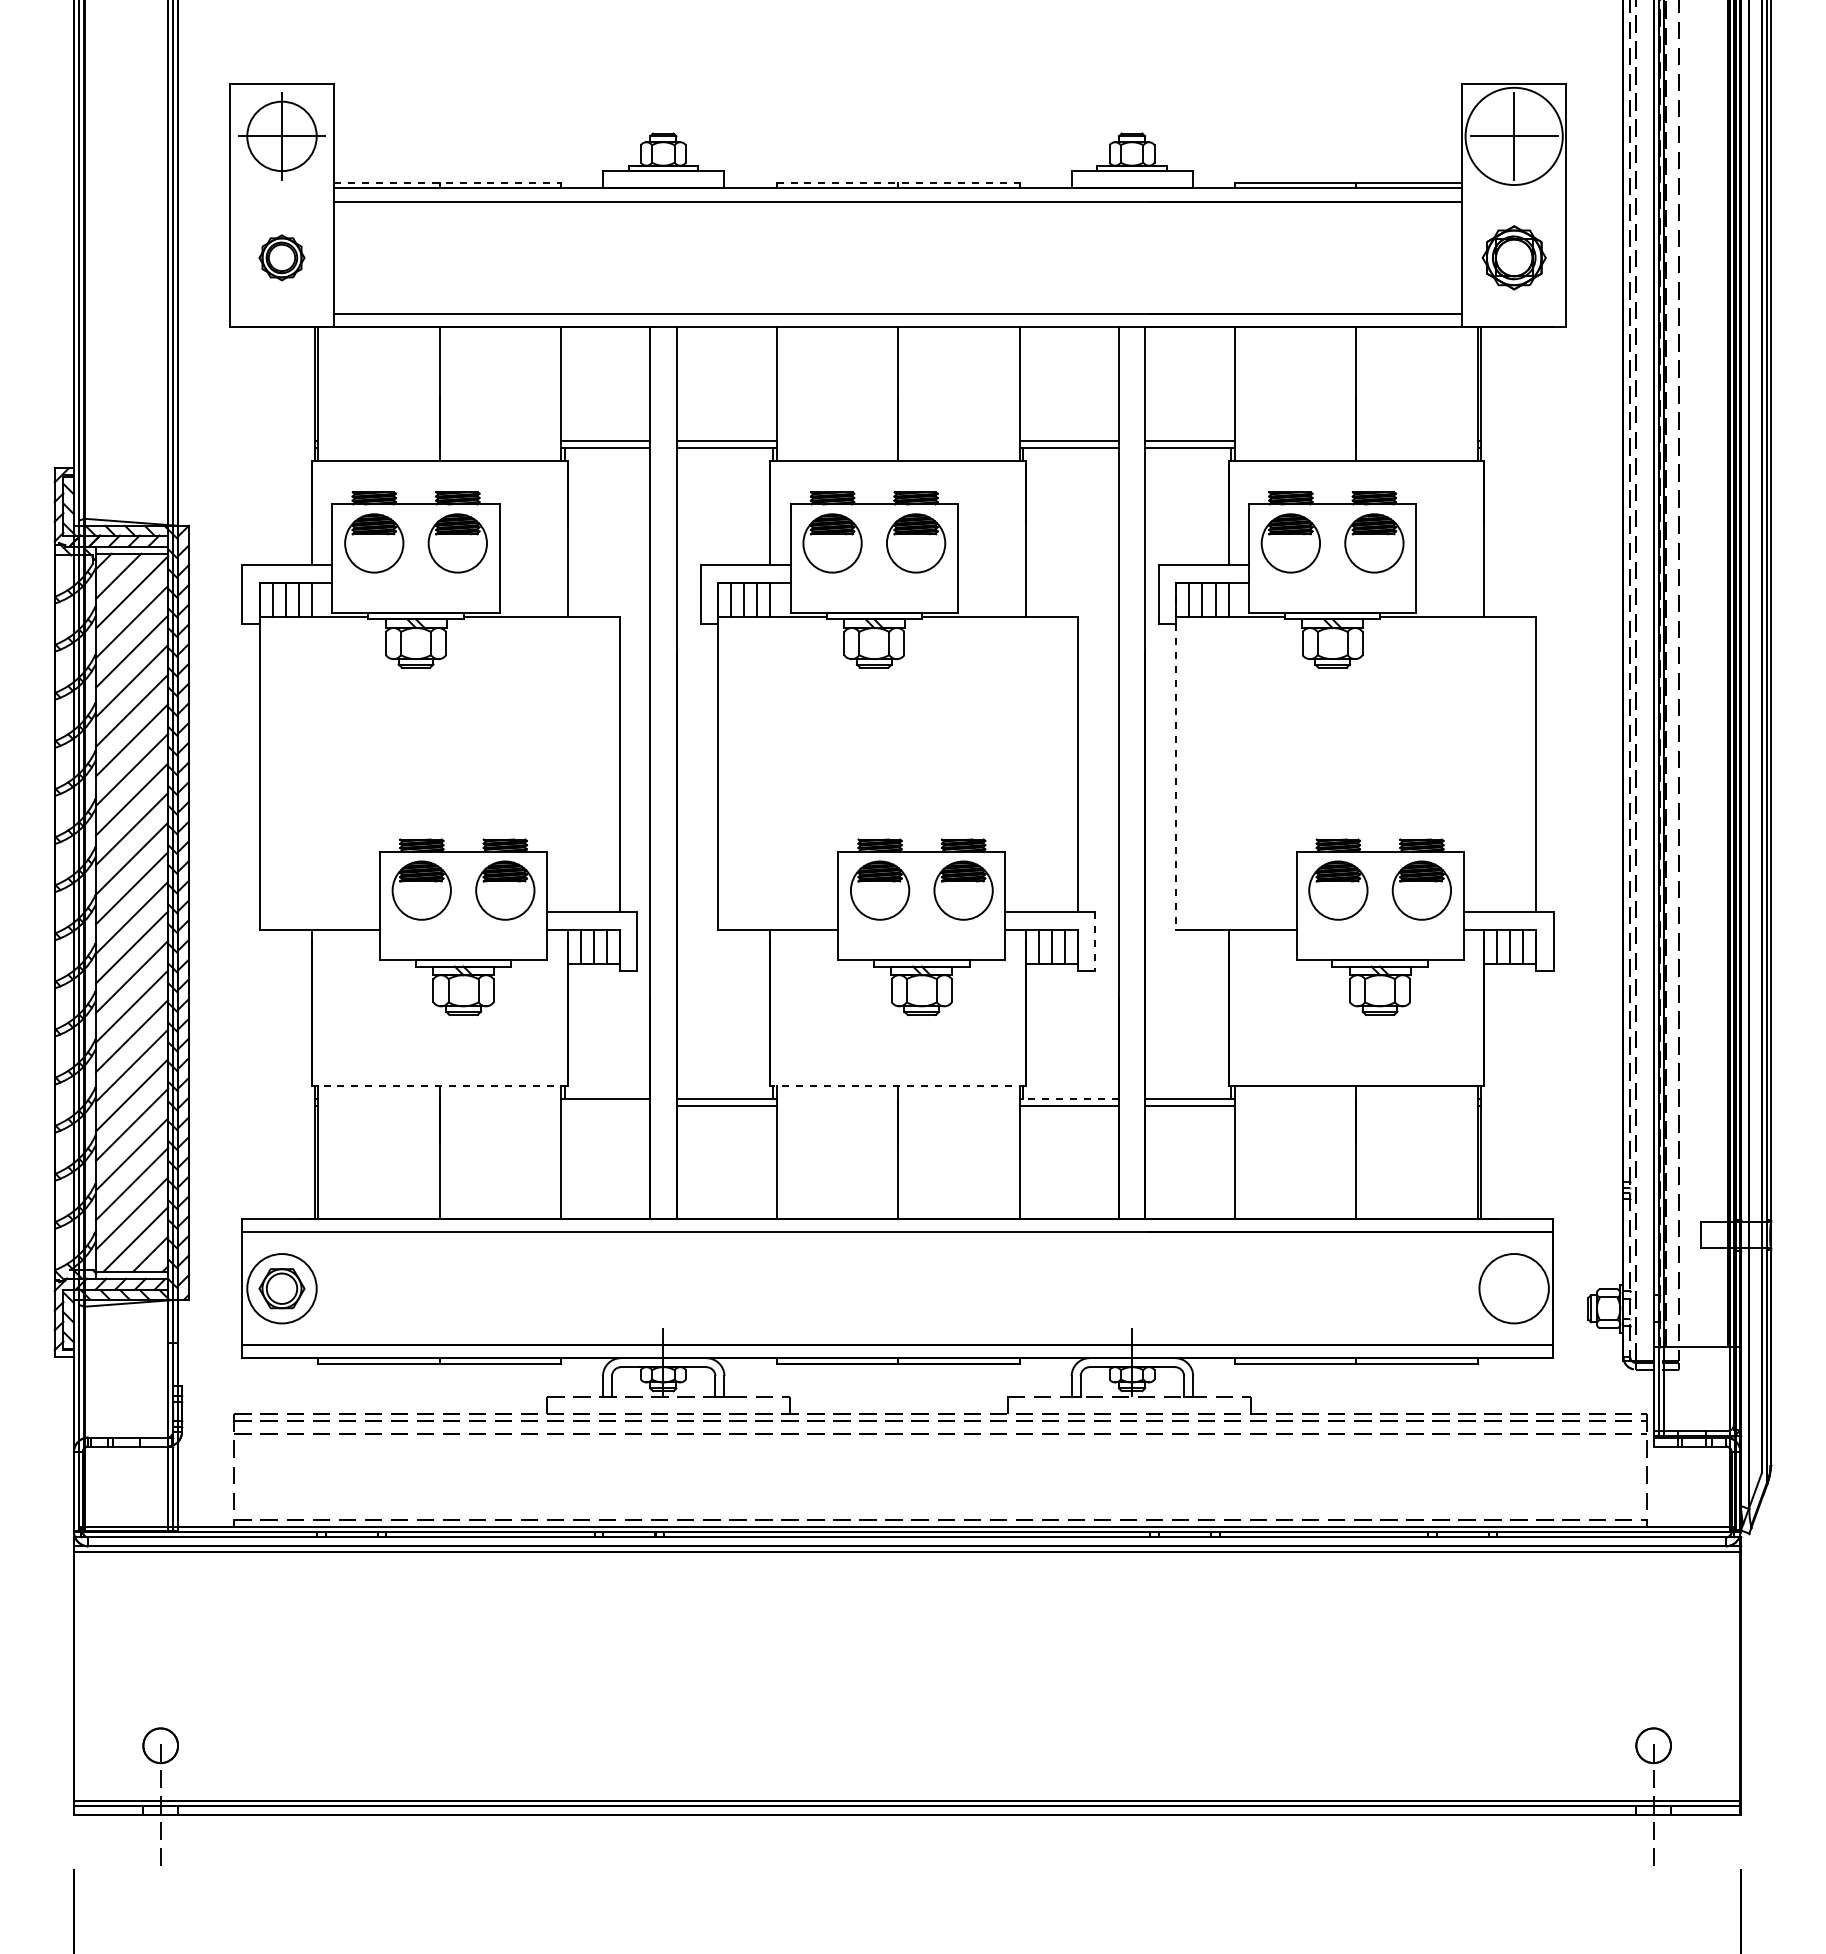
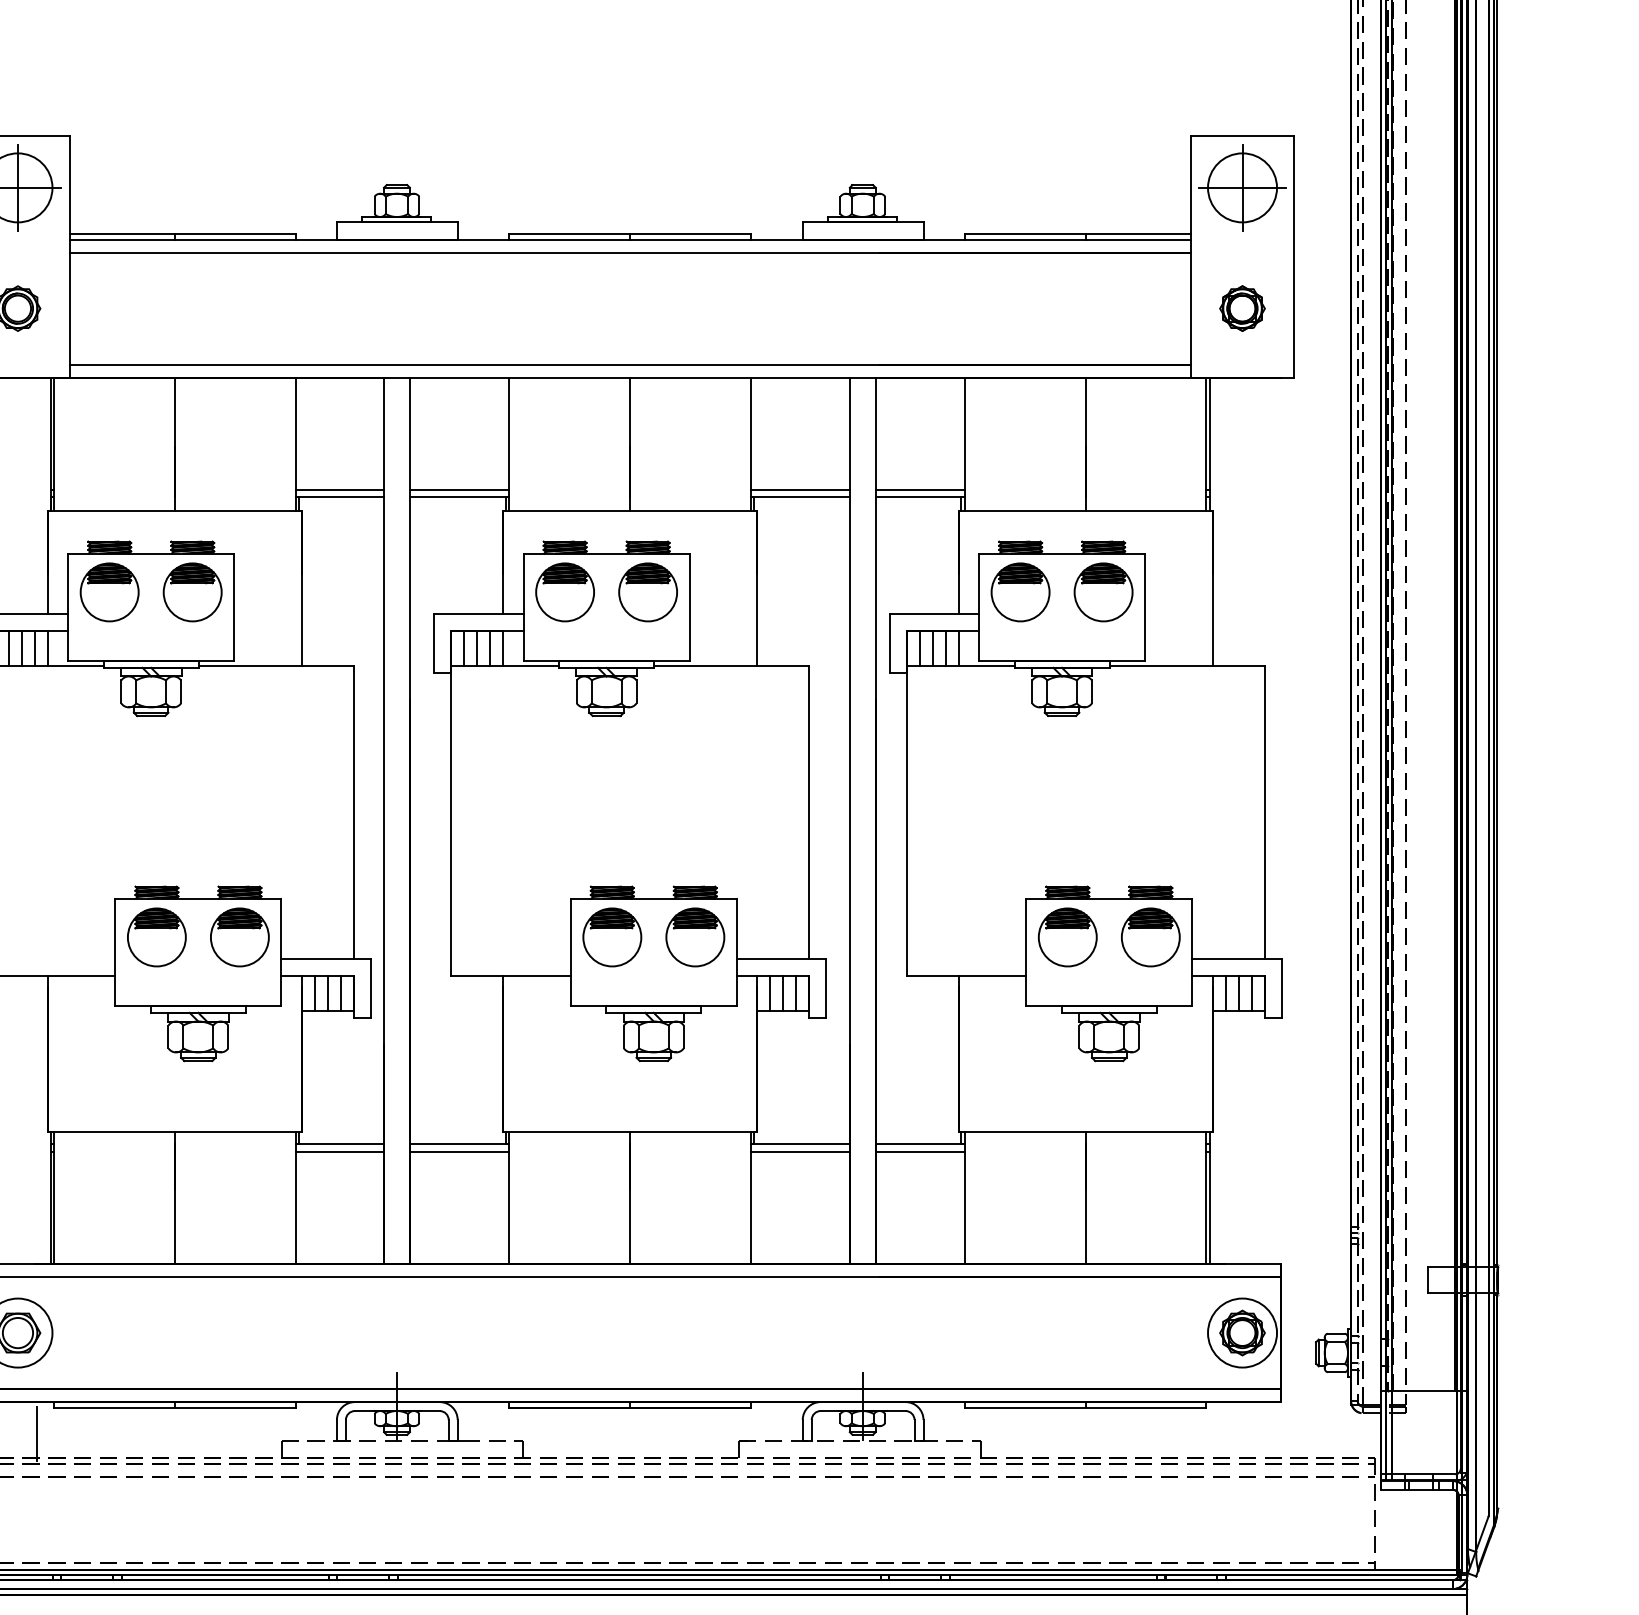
circle: (1513, 136) -> (1241, 187), size x0.71
line: (447, 183) -> (182, 234), dashed -> solid
line: (898, 183) -> (630, 234), dashed -> solid
part: (1513, 257) -> (1241, 308), size x0.71
line: (1176, 756) -> (906, 804), dashed -> solid
line: (1095, 941) -> (826, 987), dashed -> solid
line: (439, 1085) -> (174, 1131), dashed -> solid
line: (898, 1085) -> (630, 1131), dashed -> solid
line: (1069, 1098) -> (800, 1144), dashed -> solid
line: (605, 1106) -> (339, 1151), added
part: (1513, 1288) -> (1241, 1332), added
line: (301, 1390) -> (37, 1434), added

